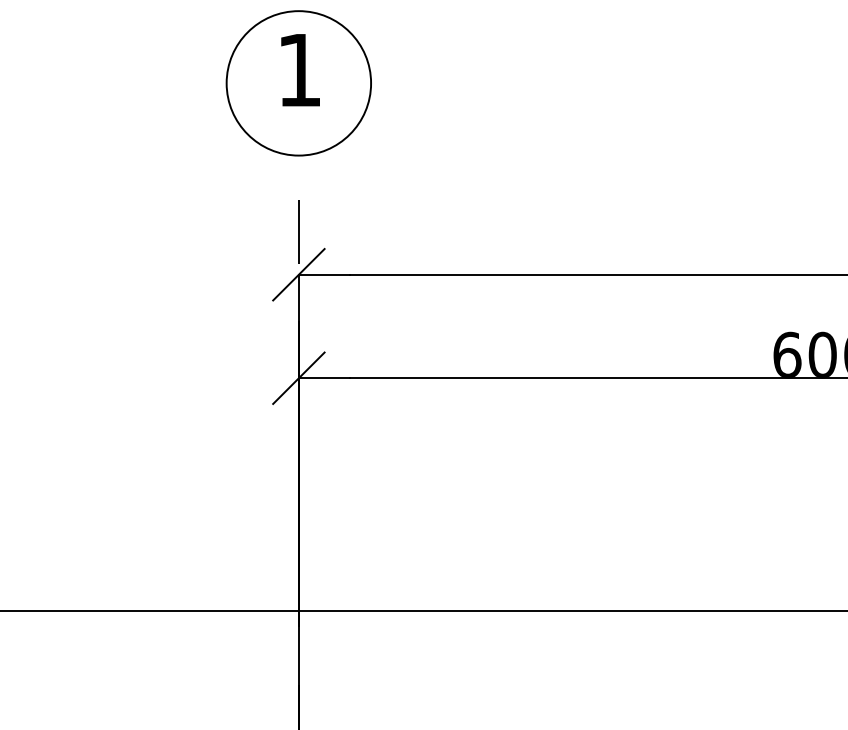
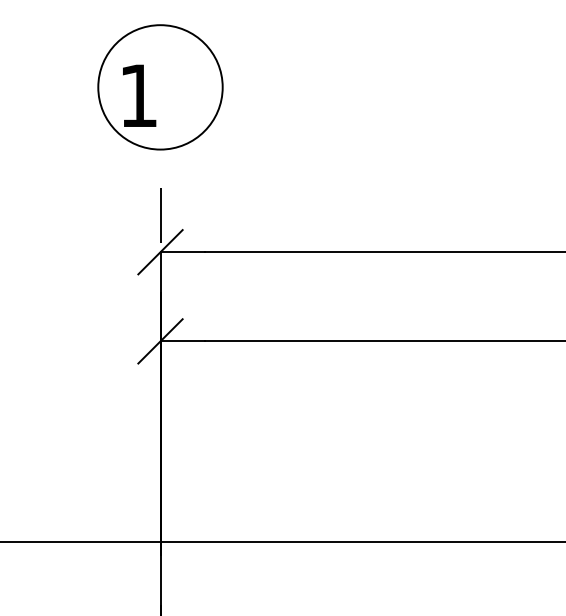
text: (300, 70) -> (139, 96), moved

